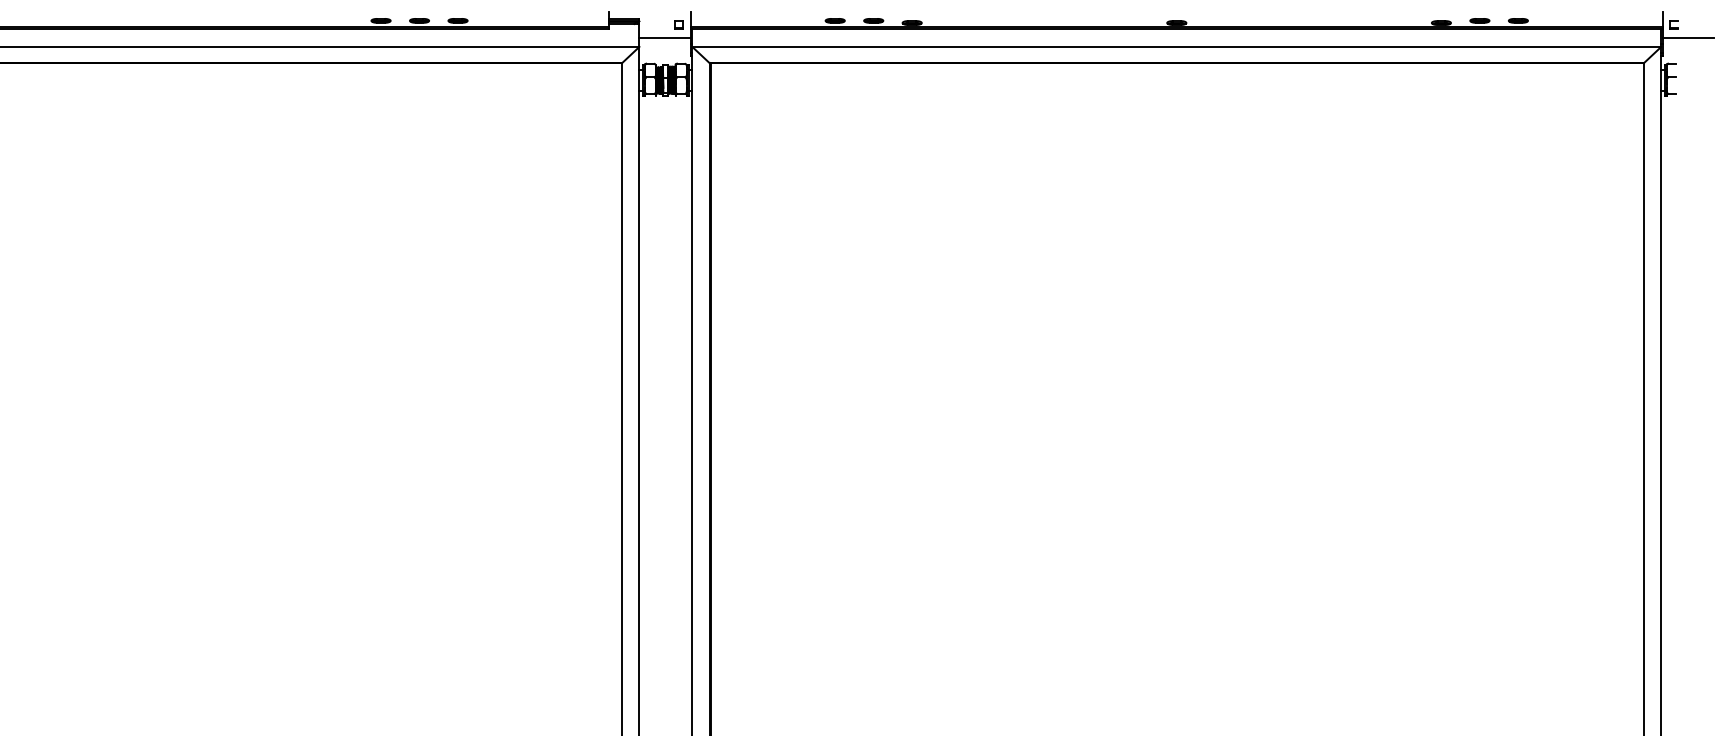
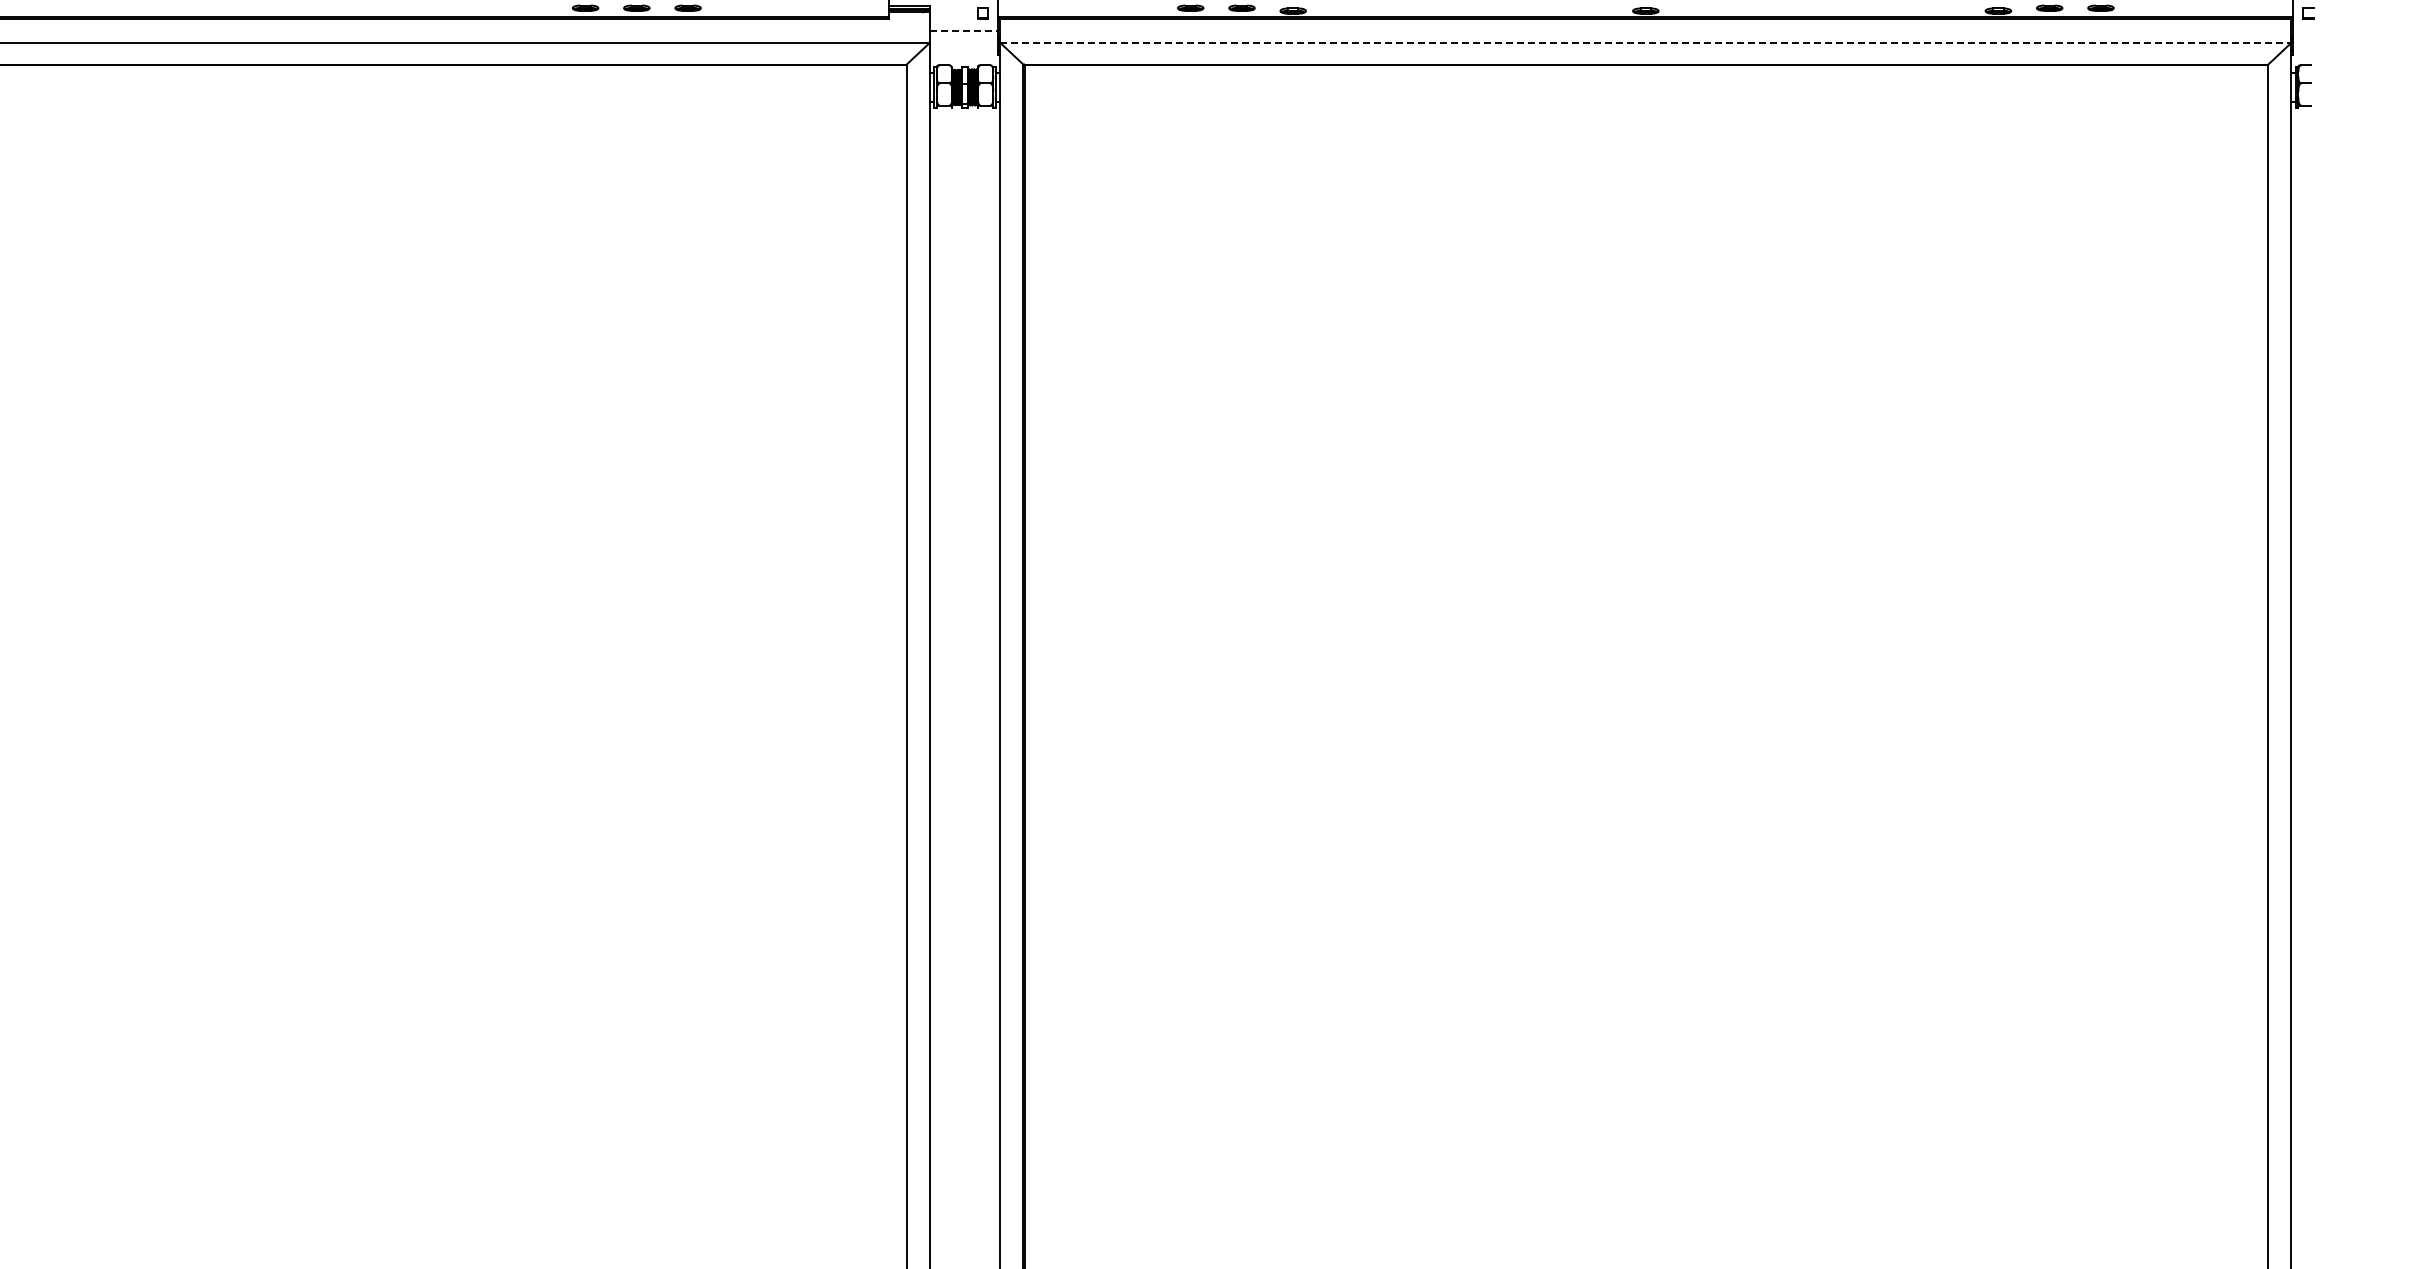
line: (665, 37) -> (964, 30), solid -> dashed
line: (1688, 37) -> (2327, 30), removed
line: (1176, 46) -> (1645, 42), solid -> dashed

